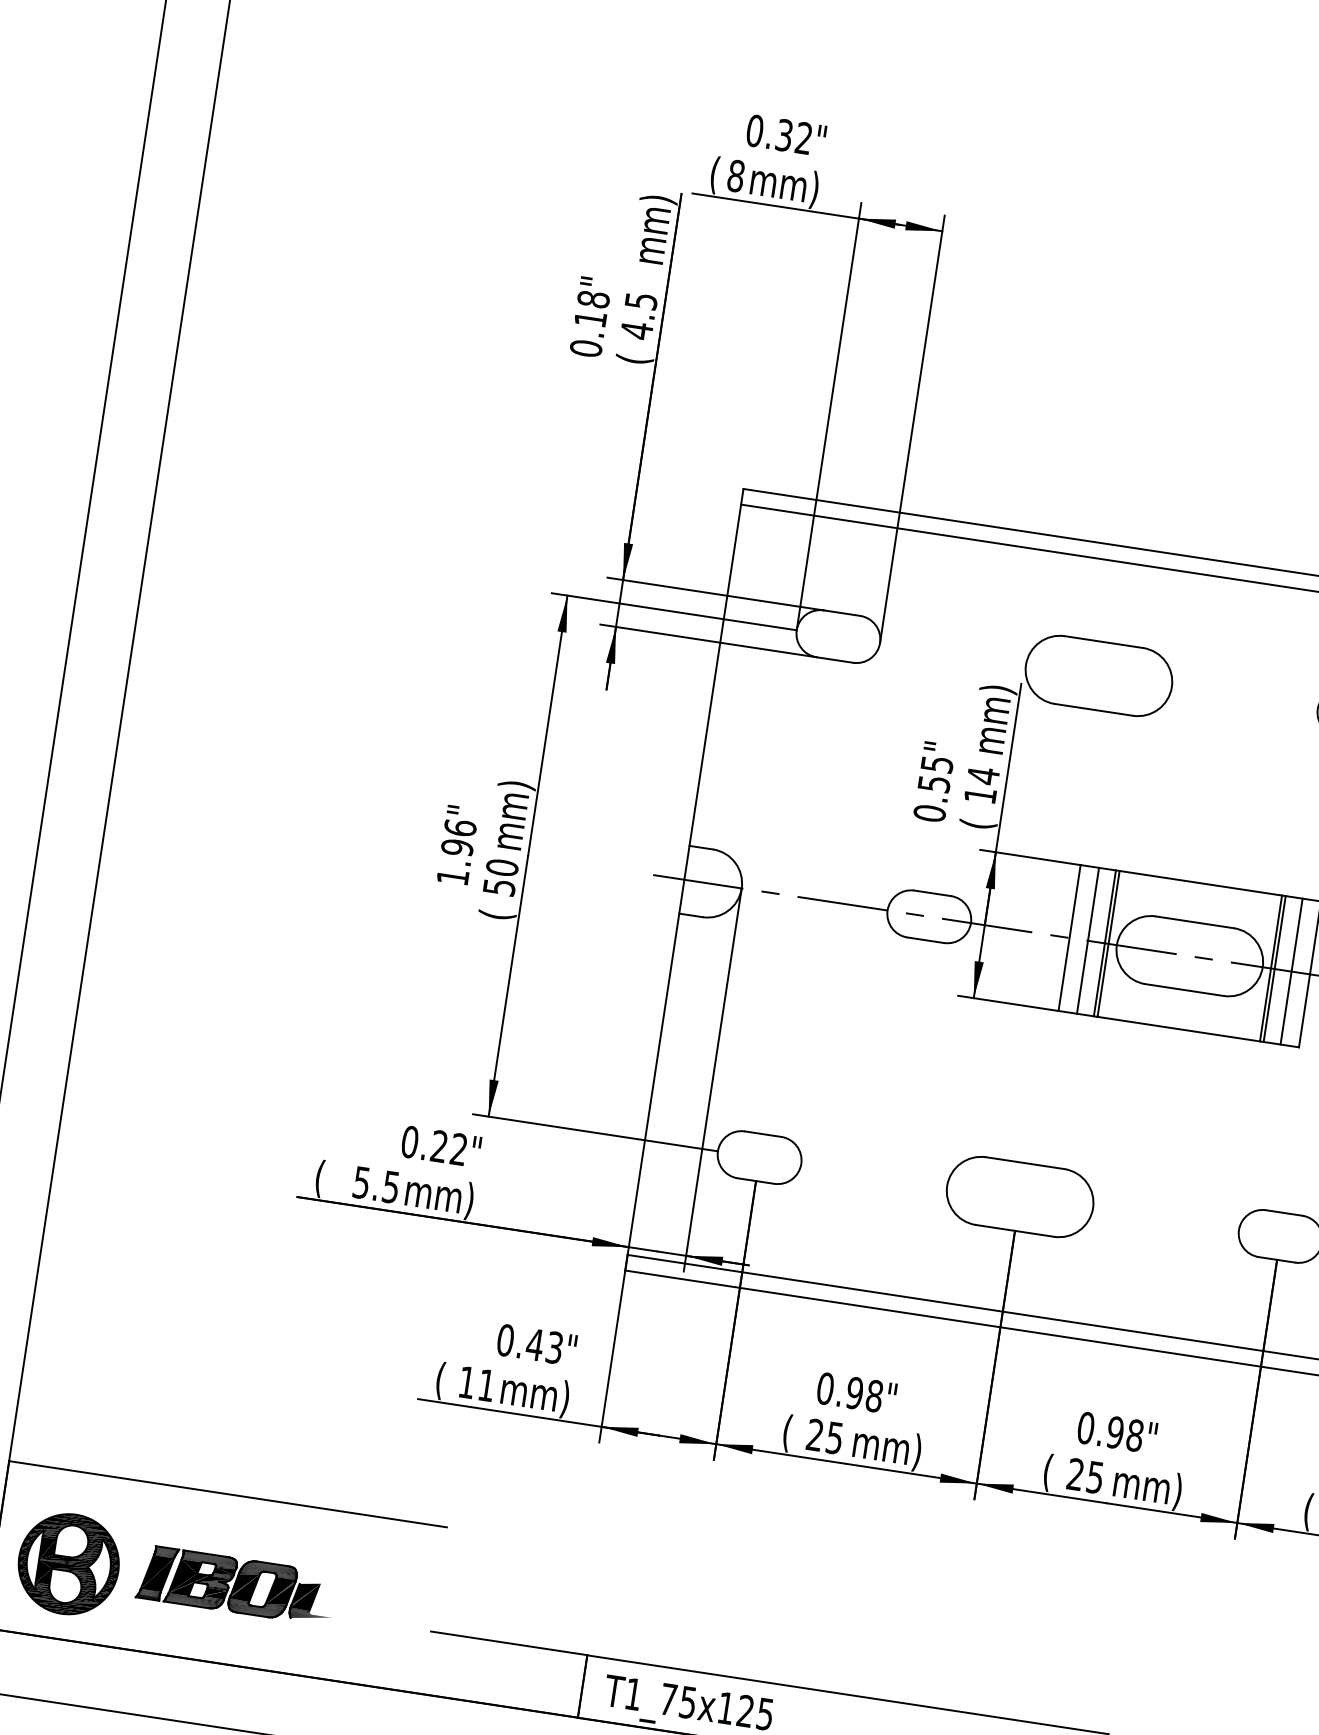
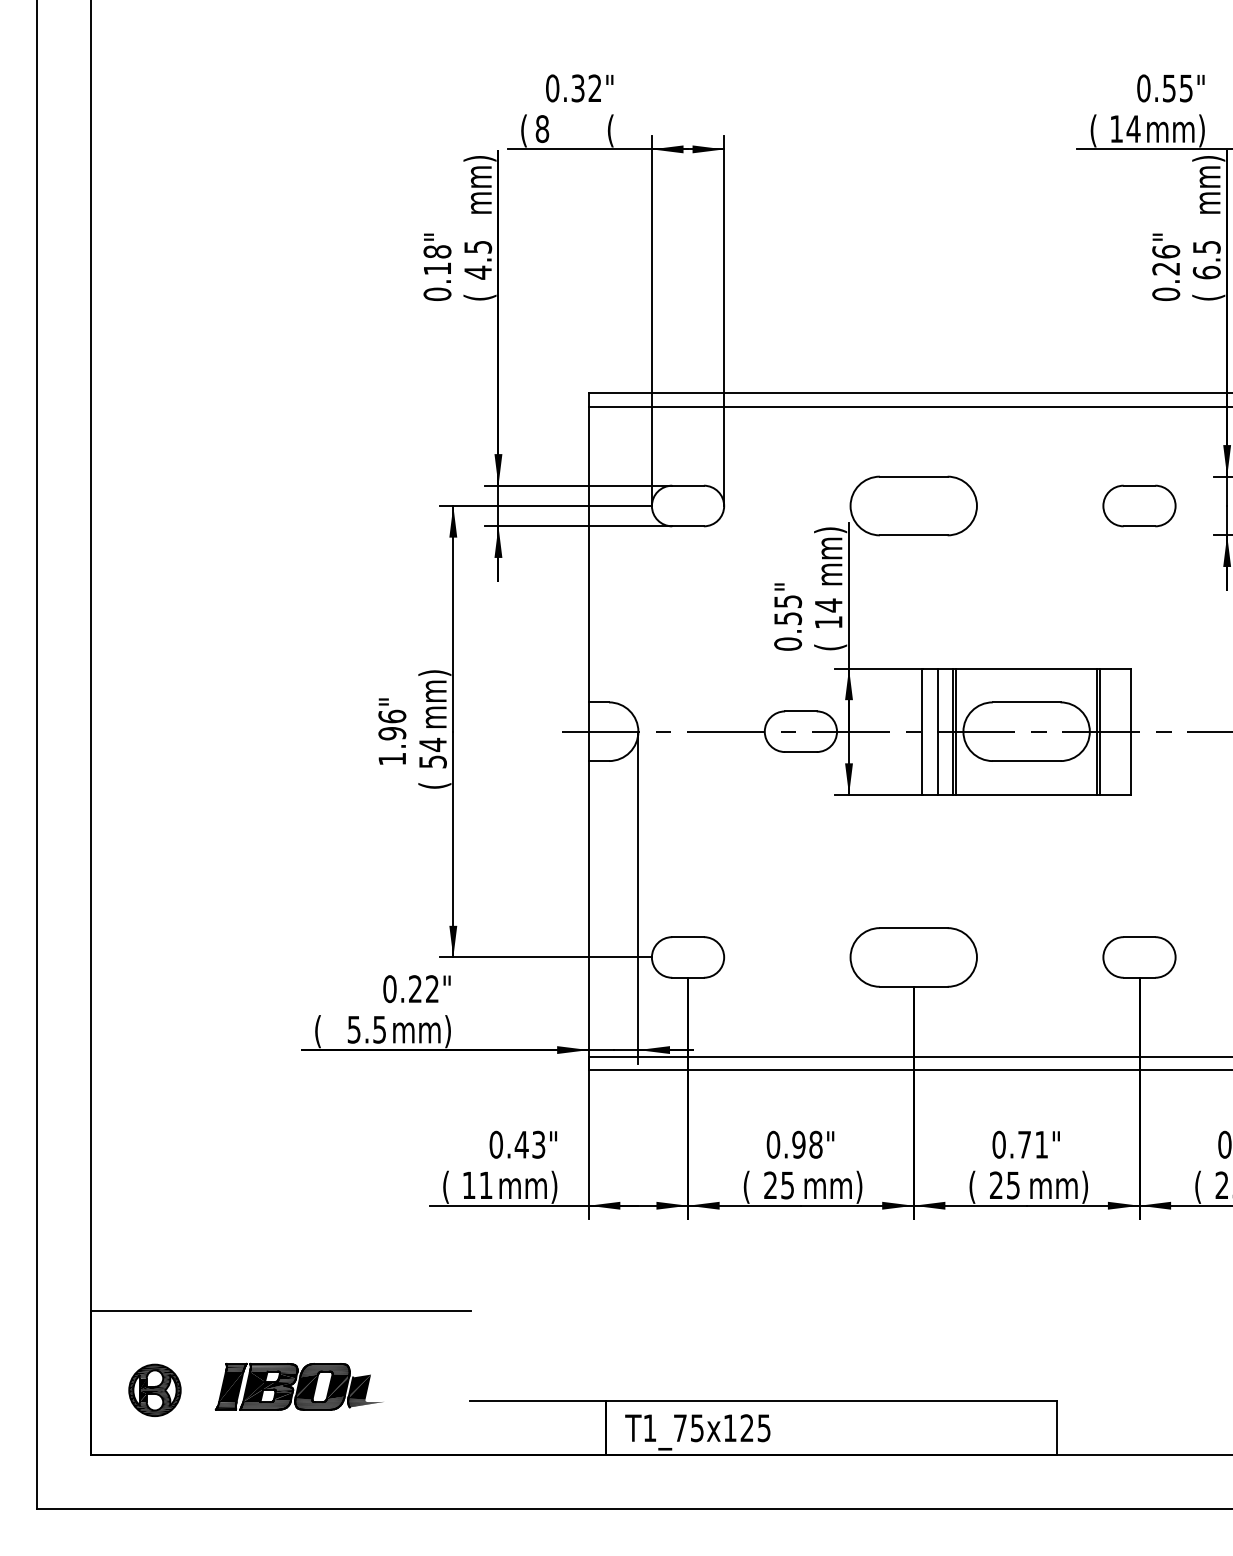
text: (784, 185) -> (584, 130), mm) -> (
text: (501, 867) -> (432, 744), 50 -> 54
line: (1291, 971) -> (1114, 731), removed
text: (1125, 1433) -> (1033, 1144), 0.98" -> 0.71"
part: (68, 1564) -> (154, 1390), size x0.6

